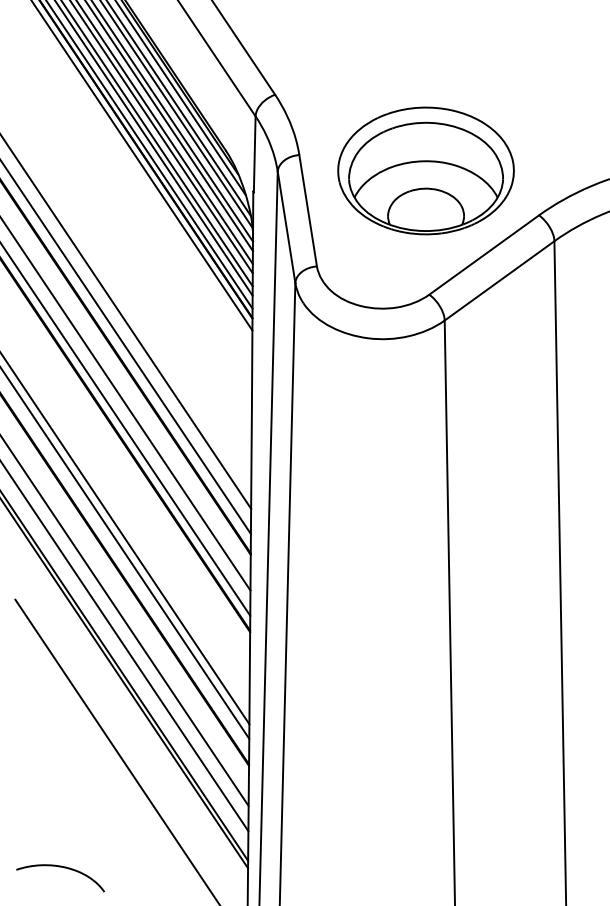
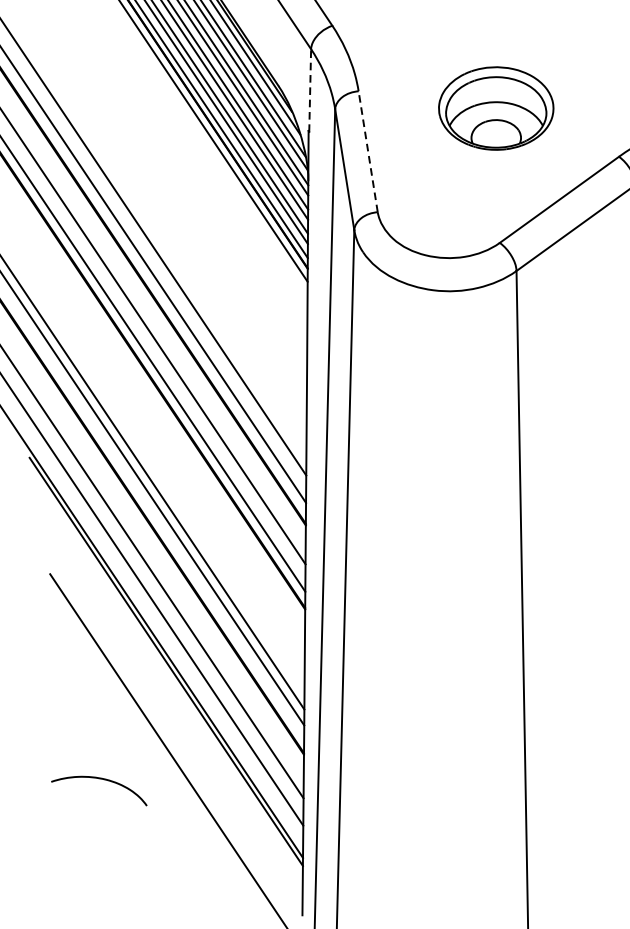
line: (254, 153) -> (309, 89), solid -> dashed
part: (425, 170) -> (495, 108), size x0.6
line: (308, 210) -> (368, 151), solid -> dashed
curve: (64, 868) -> (103, 780), moved

